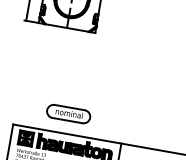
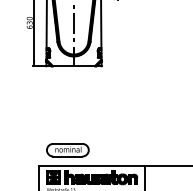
part: (68, 114) -> (67, 150), moved

